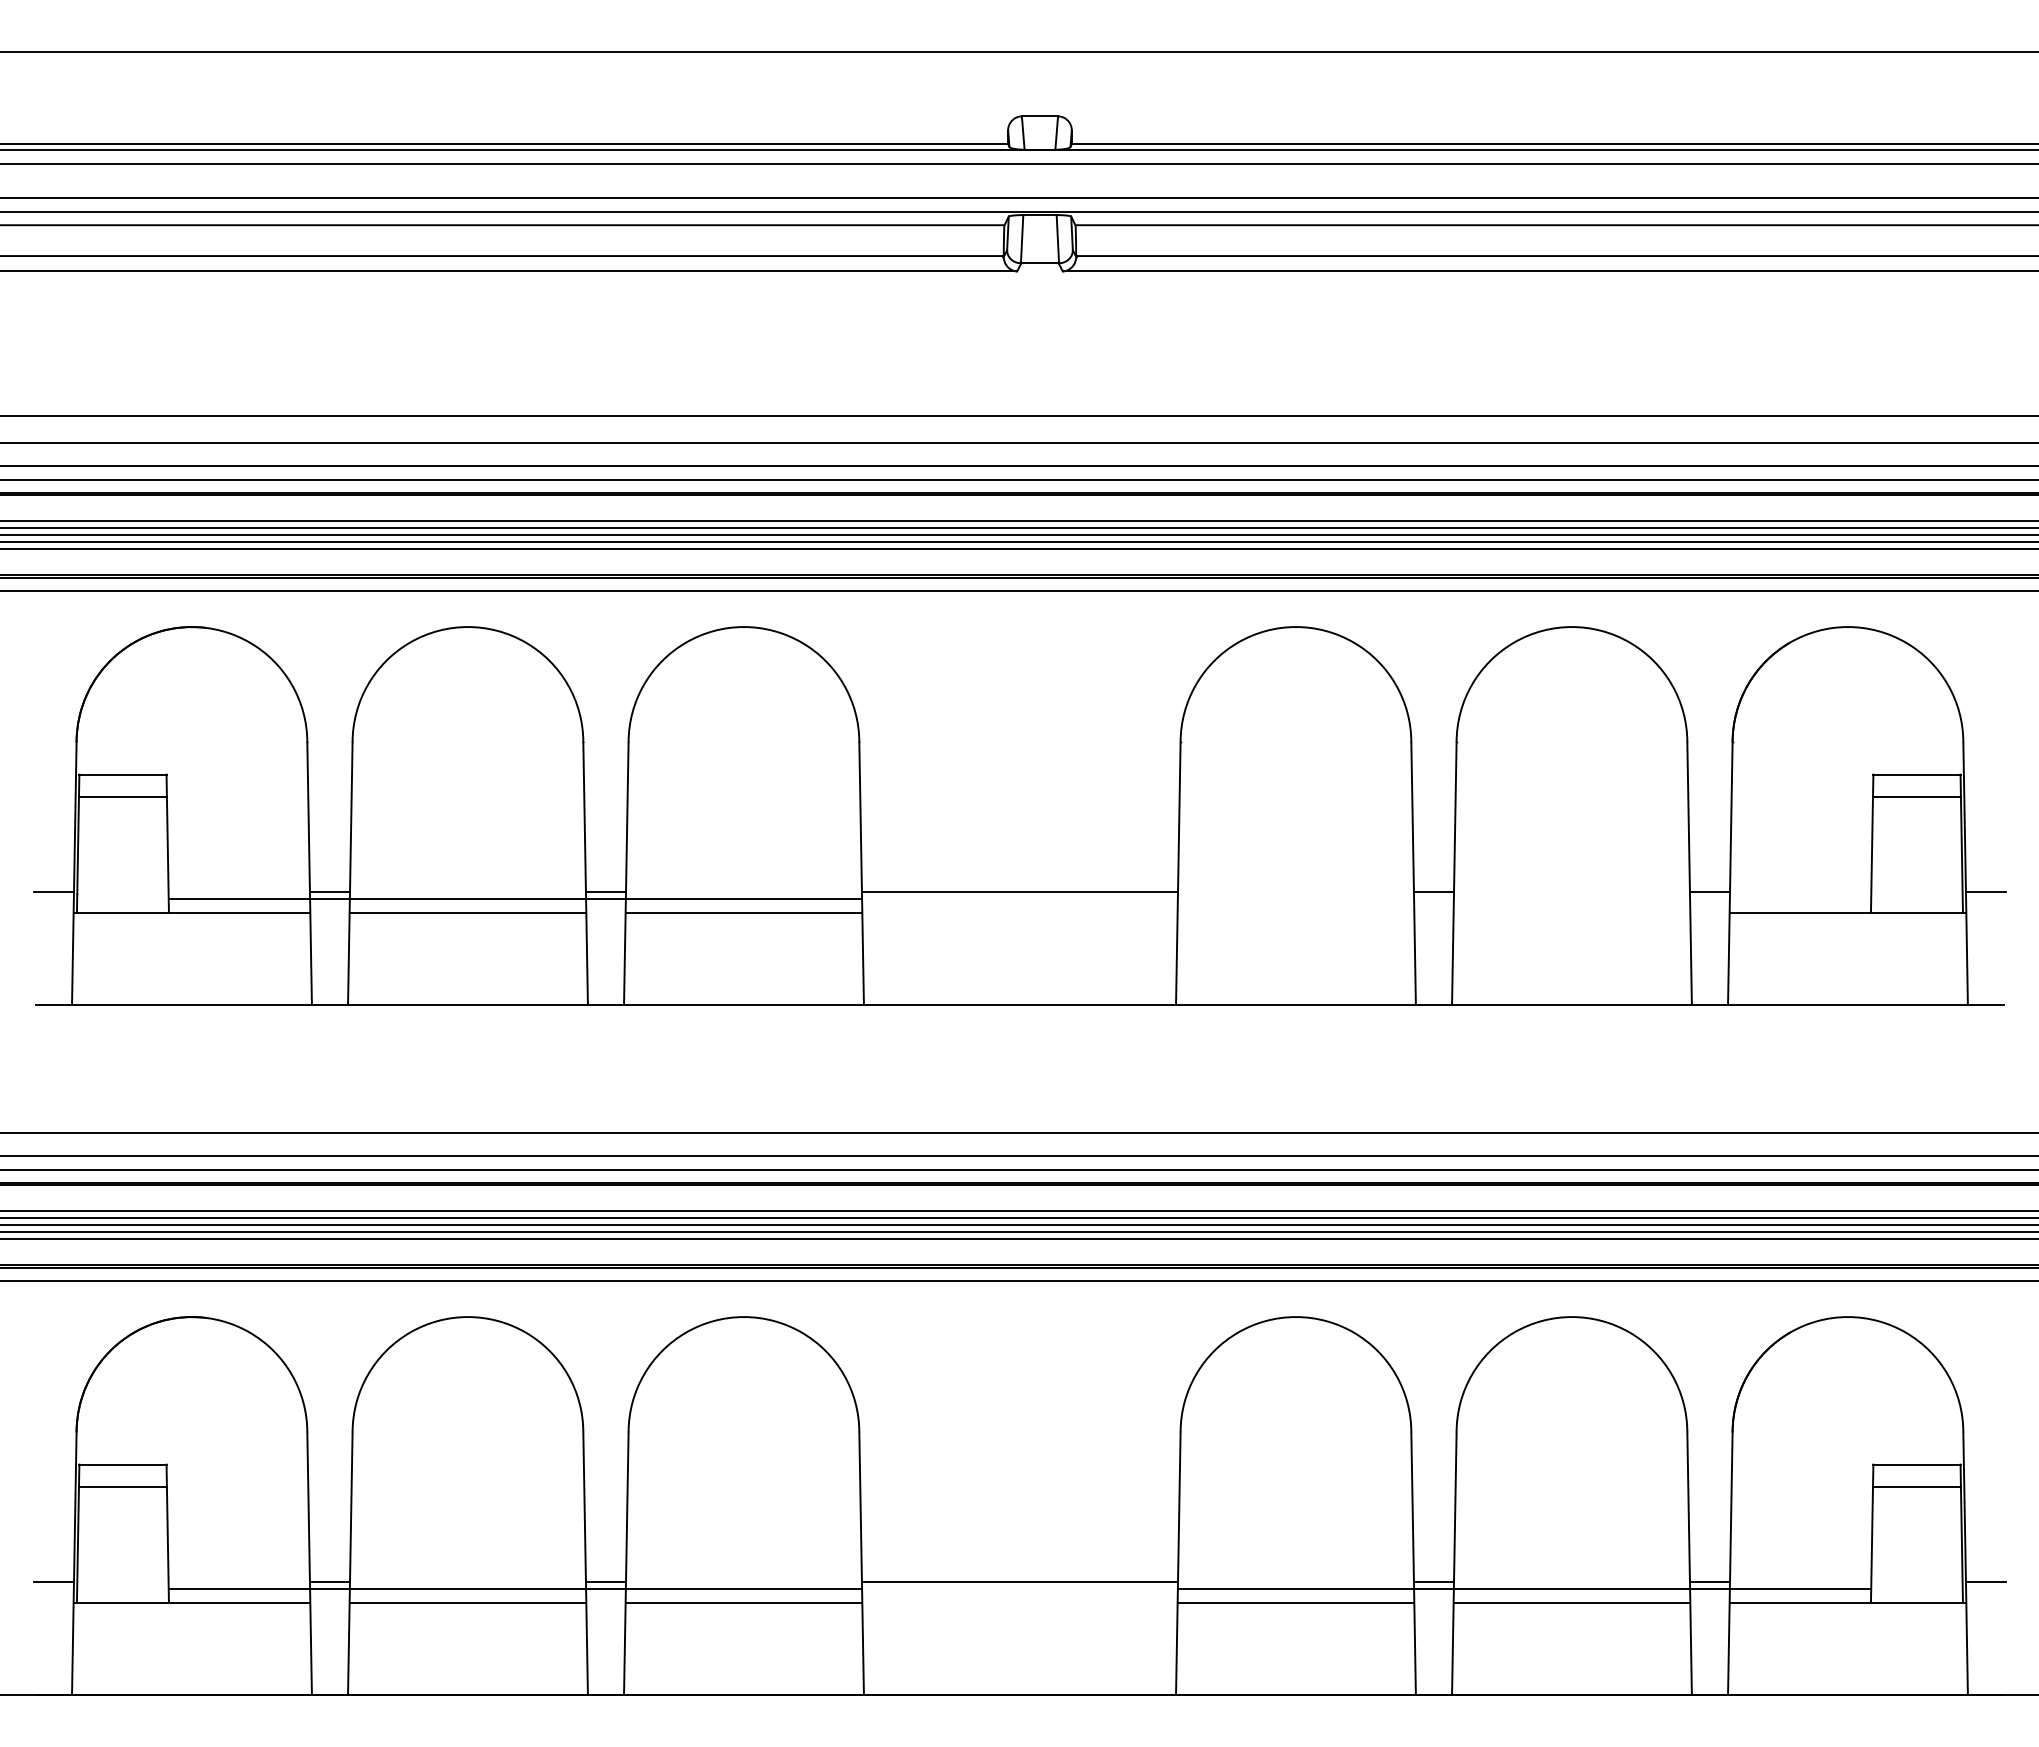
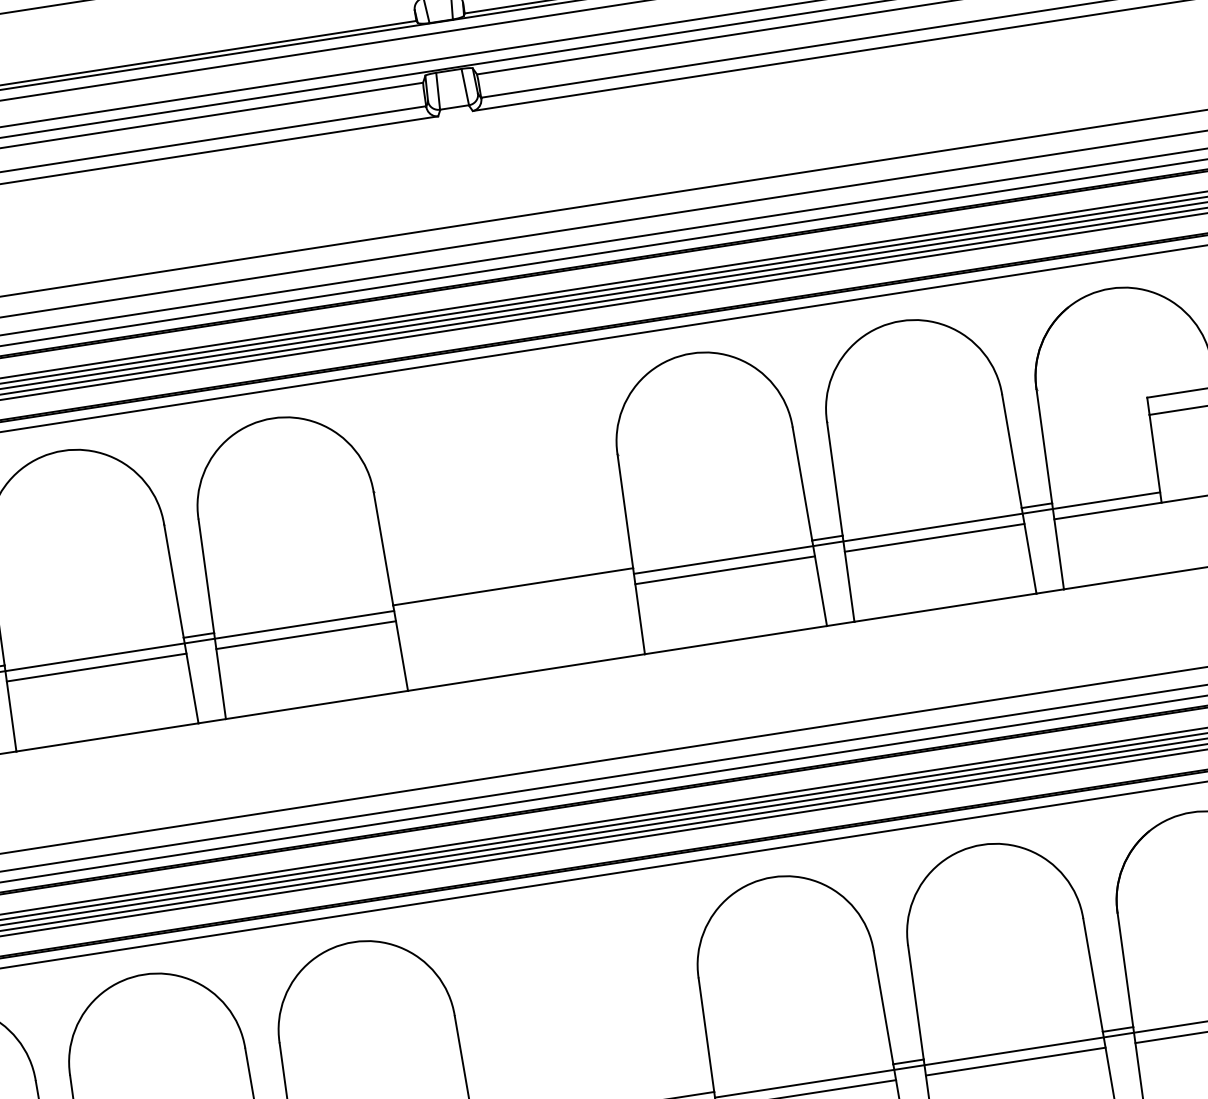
line: (1524, 899) -> (897, 533), added
line: (1295, 912) -> (724, 570), added
line: (1571, 912) -> (934, 537), added

